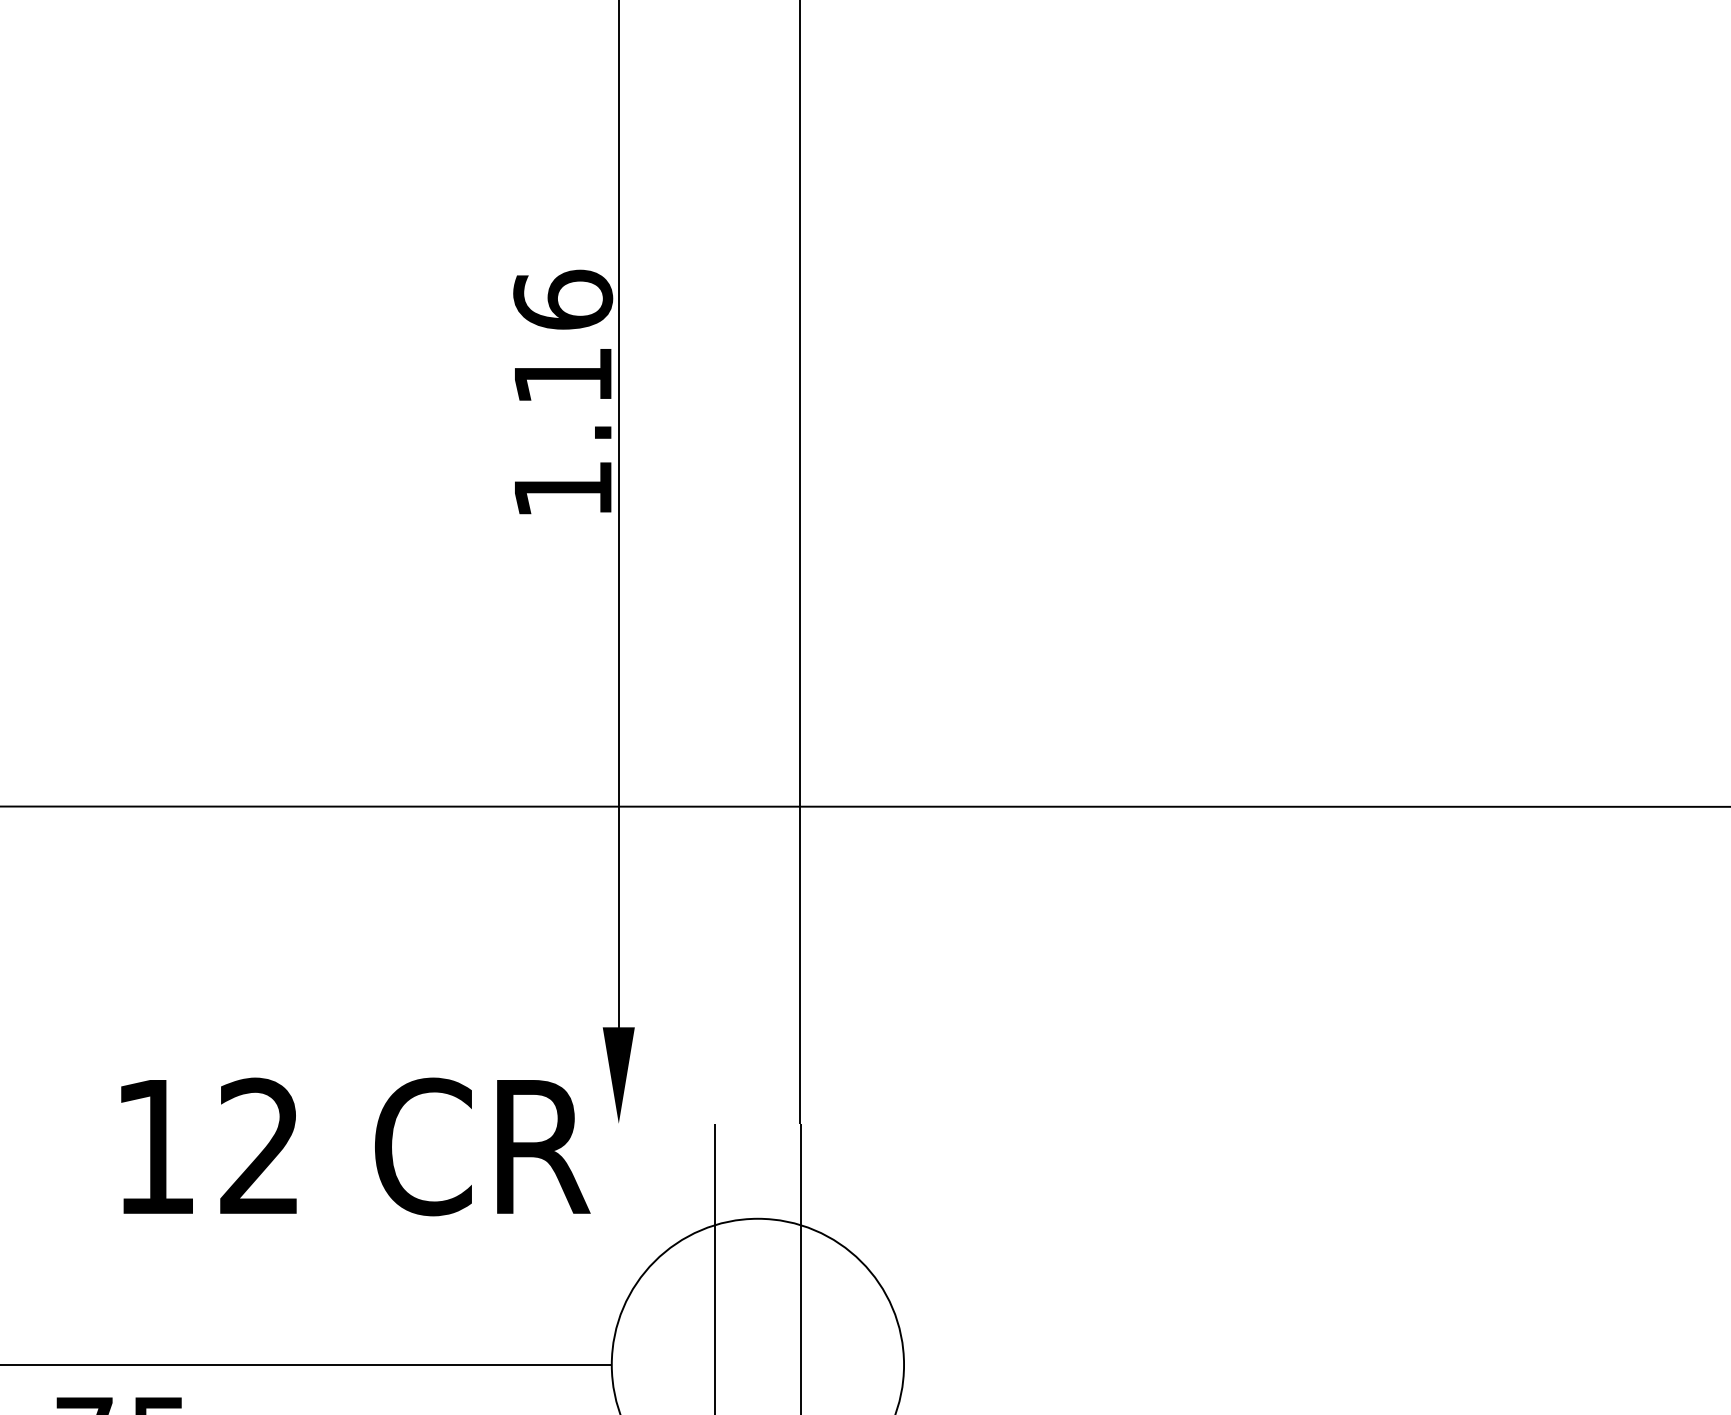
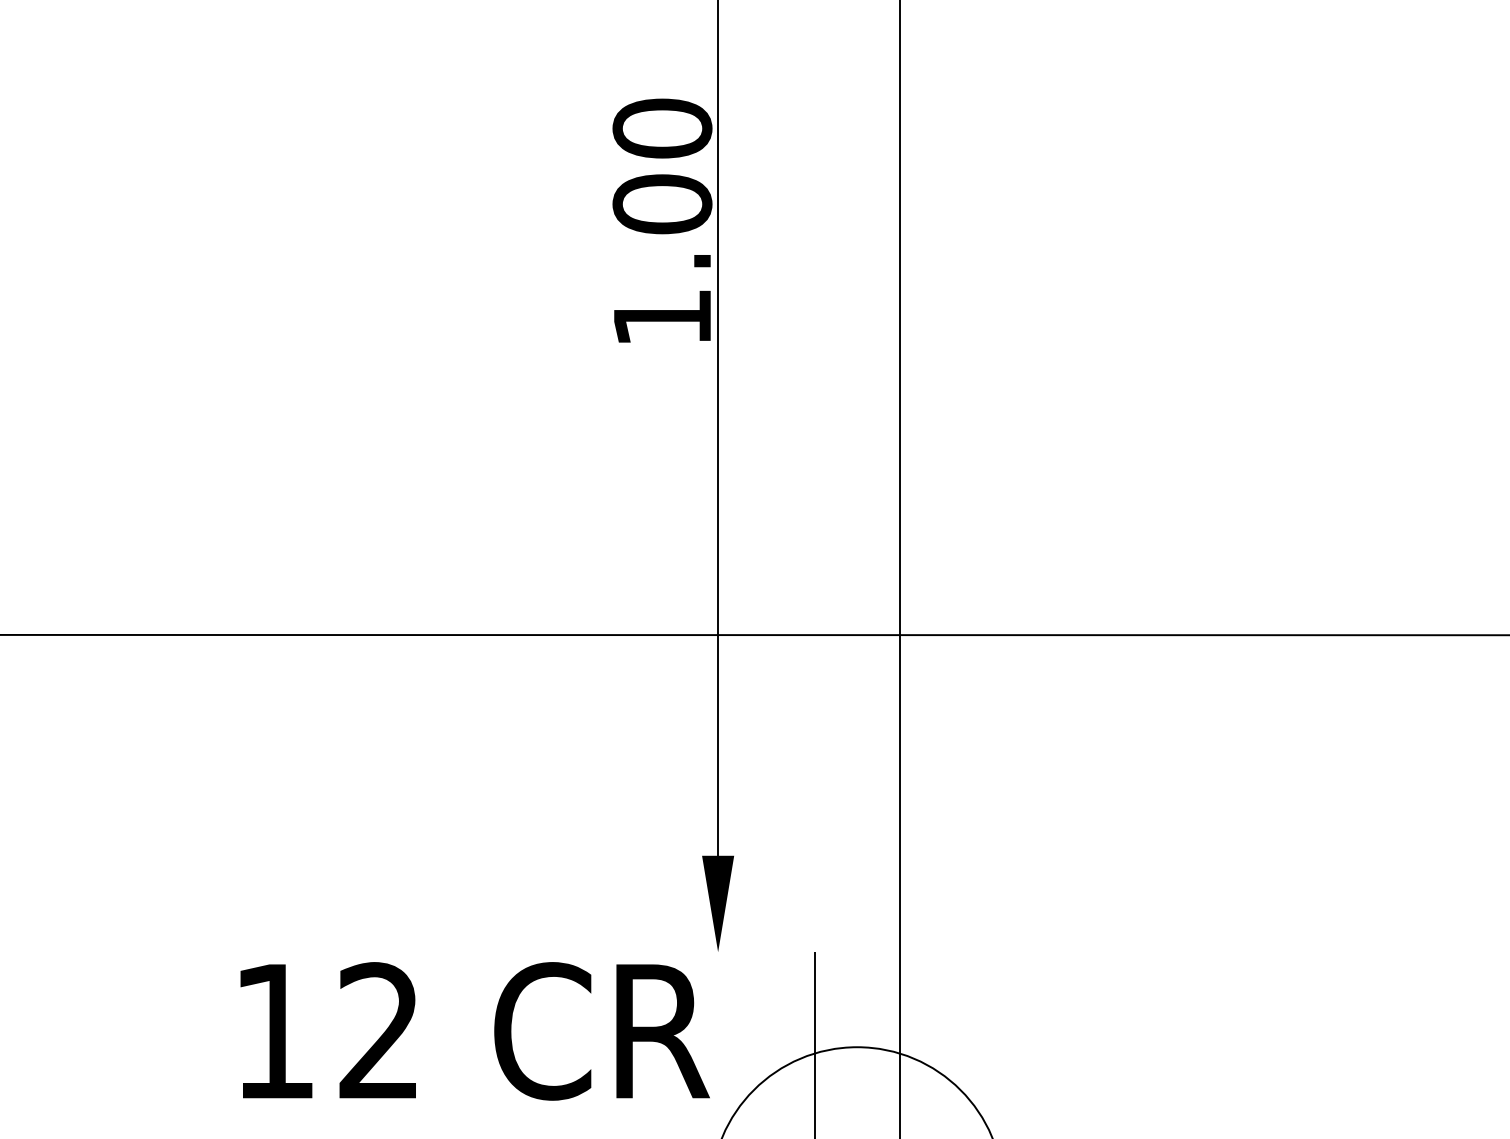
text: (563, 337) -> (662, 165), 1.16 -> 1.00
text: (355, 1146) -> (474, 1030), moved

